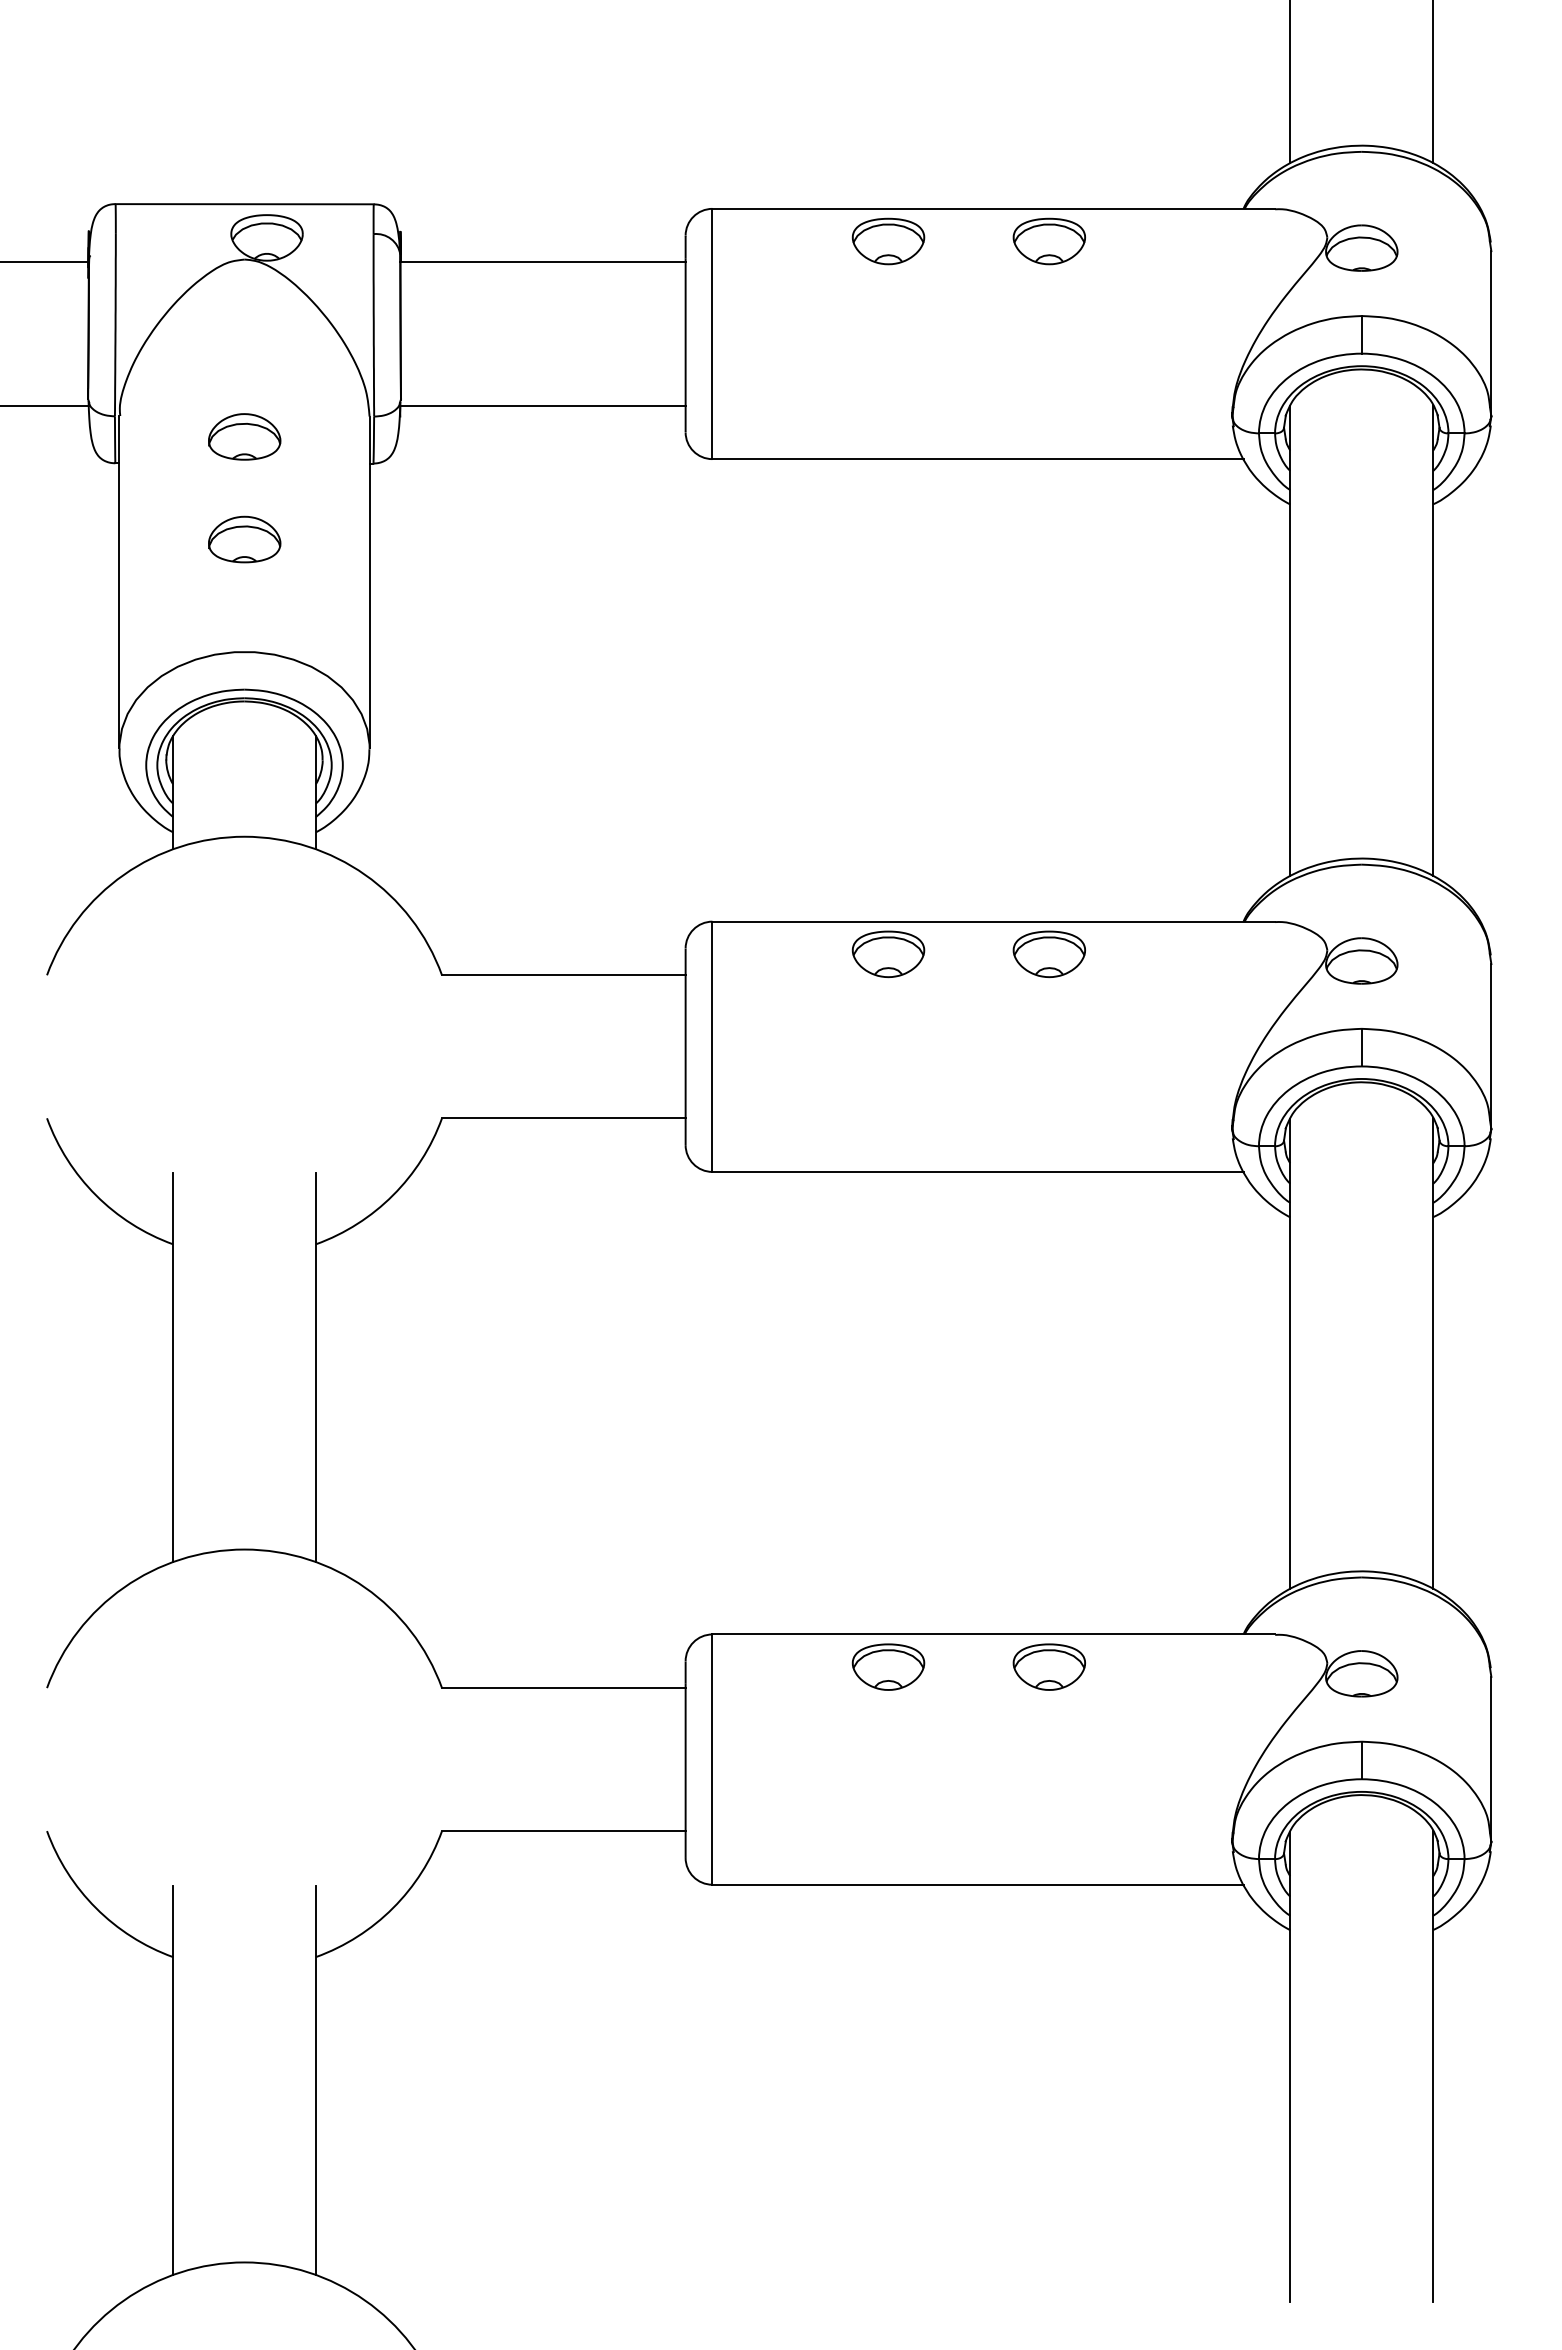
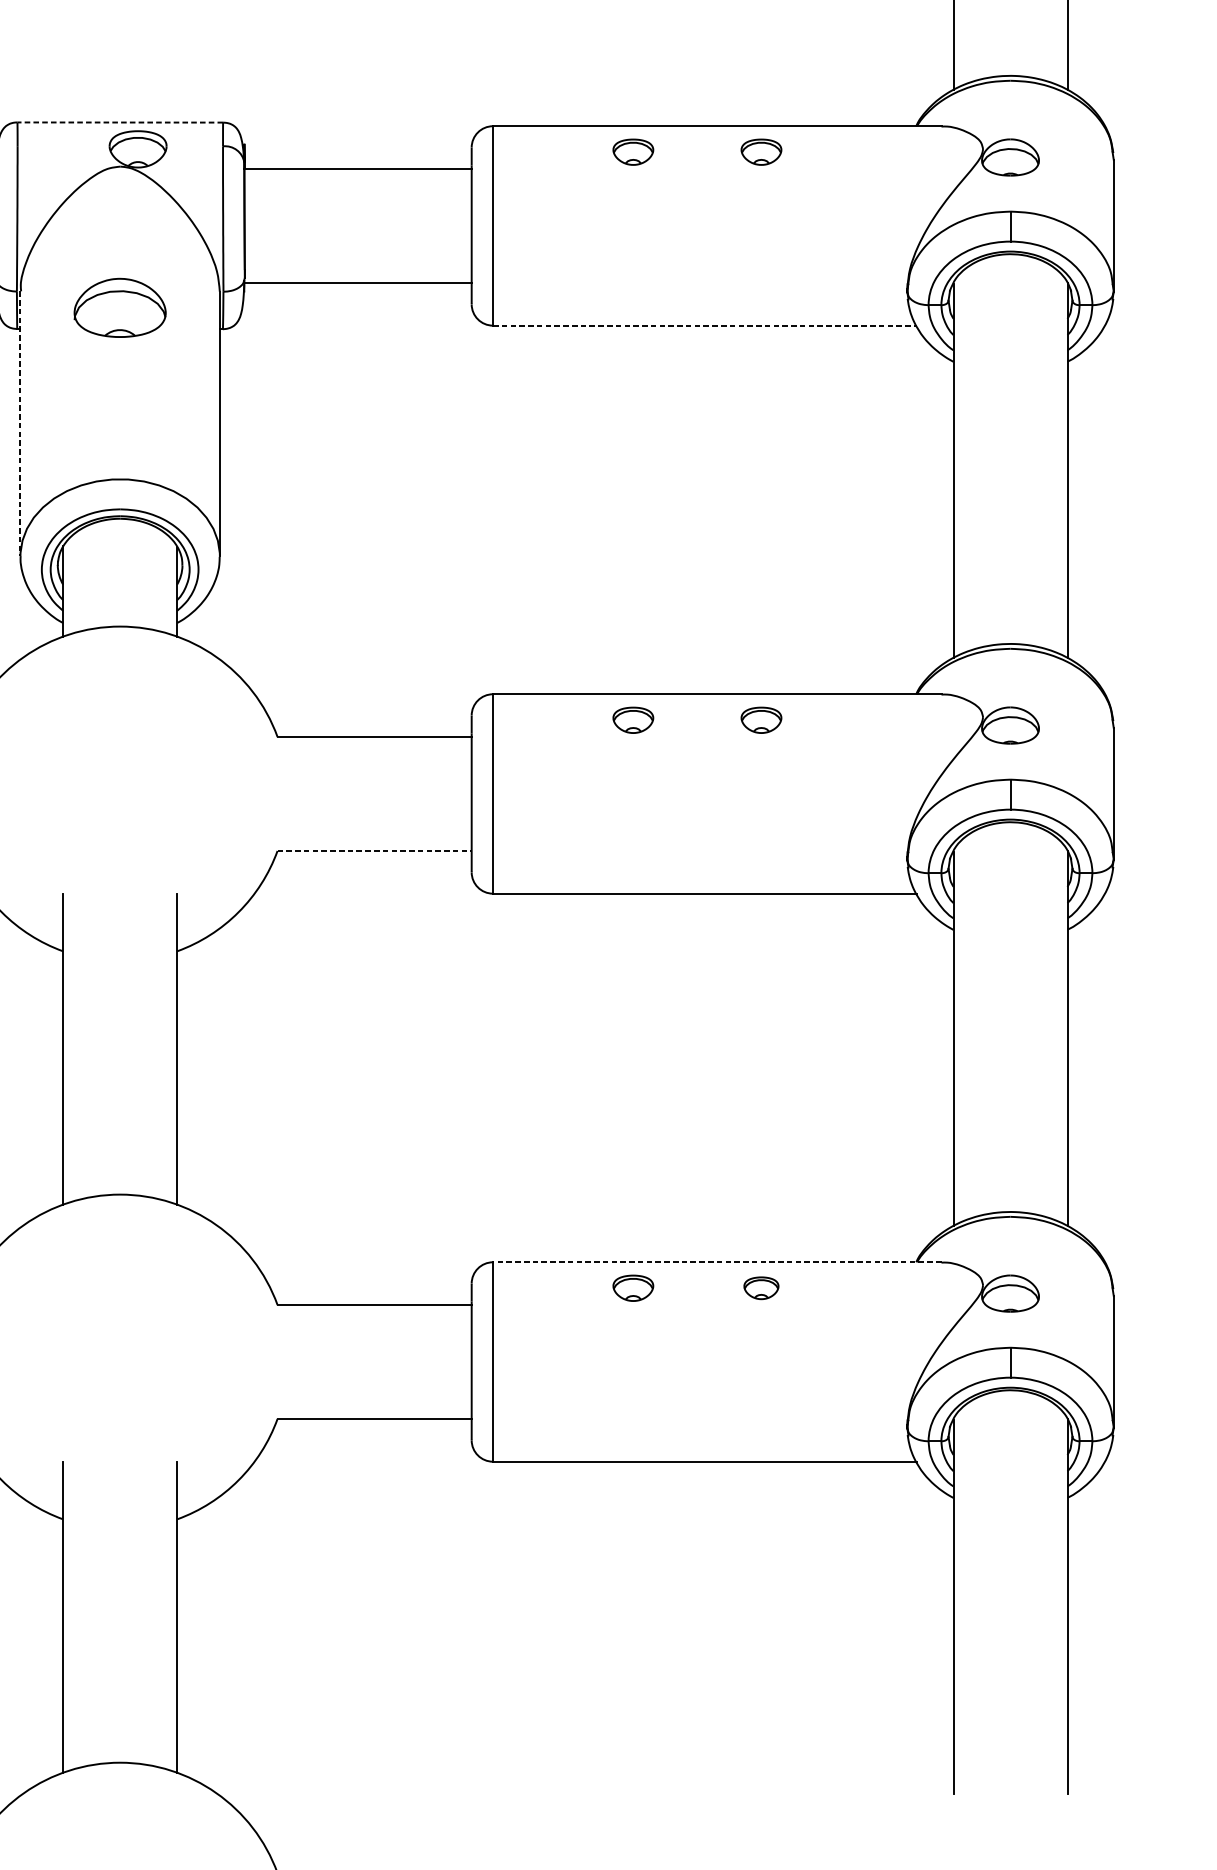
line: (244, 204) -> (120, 122), solid -> dashed
part: (888, 241) -> (633, 152), size x0.7
part: (1048, 241) -> (760, 152), size x0.7
part: (244, 436) -> (120, 307), size x1.6
line: (978, 459) -> (705, 325), solid -> dashed
part: (244, 539) -> (120, 389), removed
line: (119, 582) -> (20, 423), solid -> dashed
part: (888, 954) -> (633, 720), size x0.7
part: (1048, 954) -> (760, 720), size x0.7
line: (563, 1118) -> (374, 851), solid -> dashed
line: (993, 1634) -> (717, 1262), solid -> dashed
part: (888, 1666) -> (633, 1287), size x0.7
part: (1048, 1666) -> (760, 1287), size x0.6

